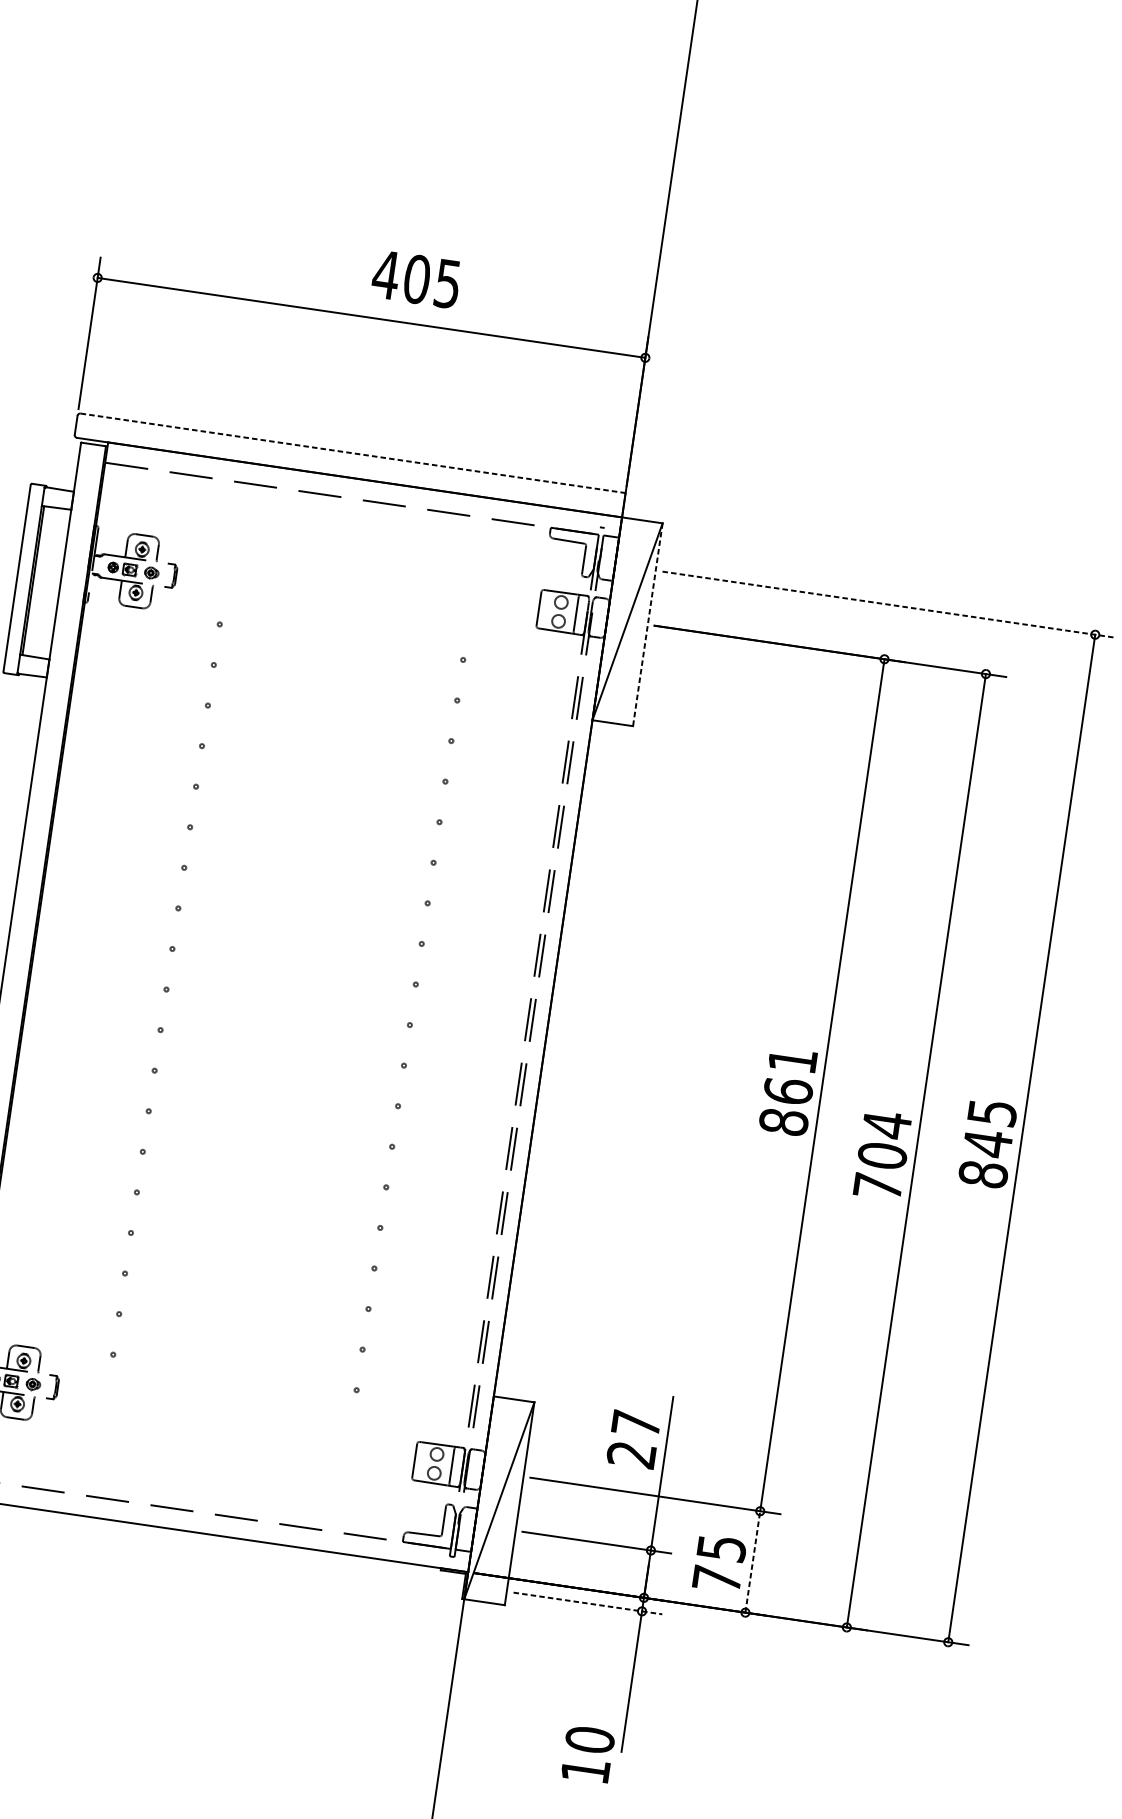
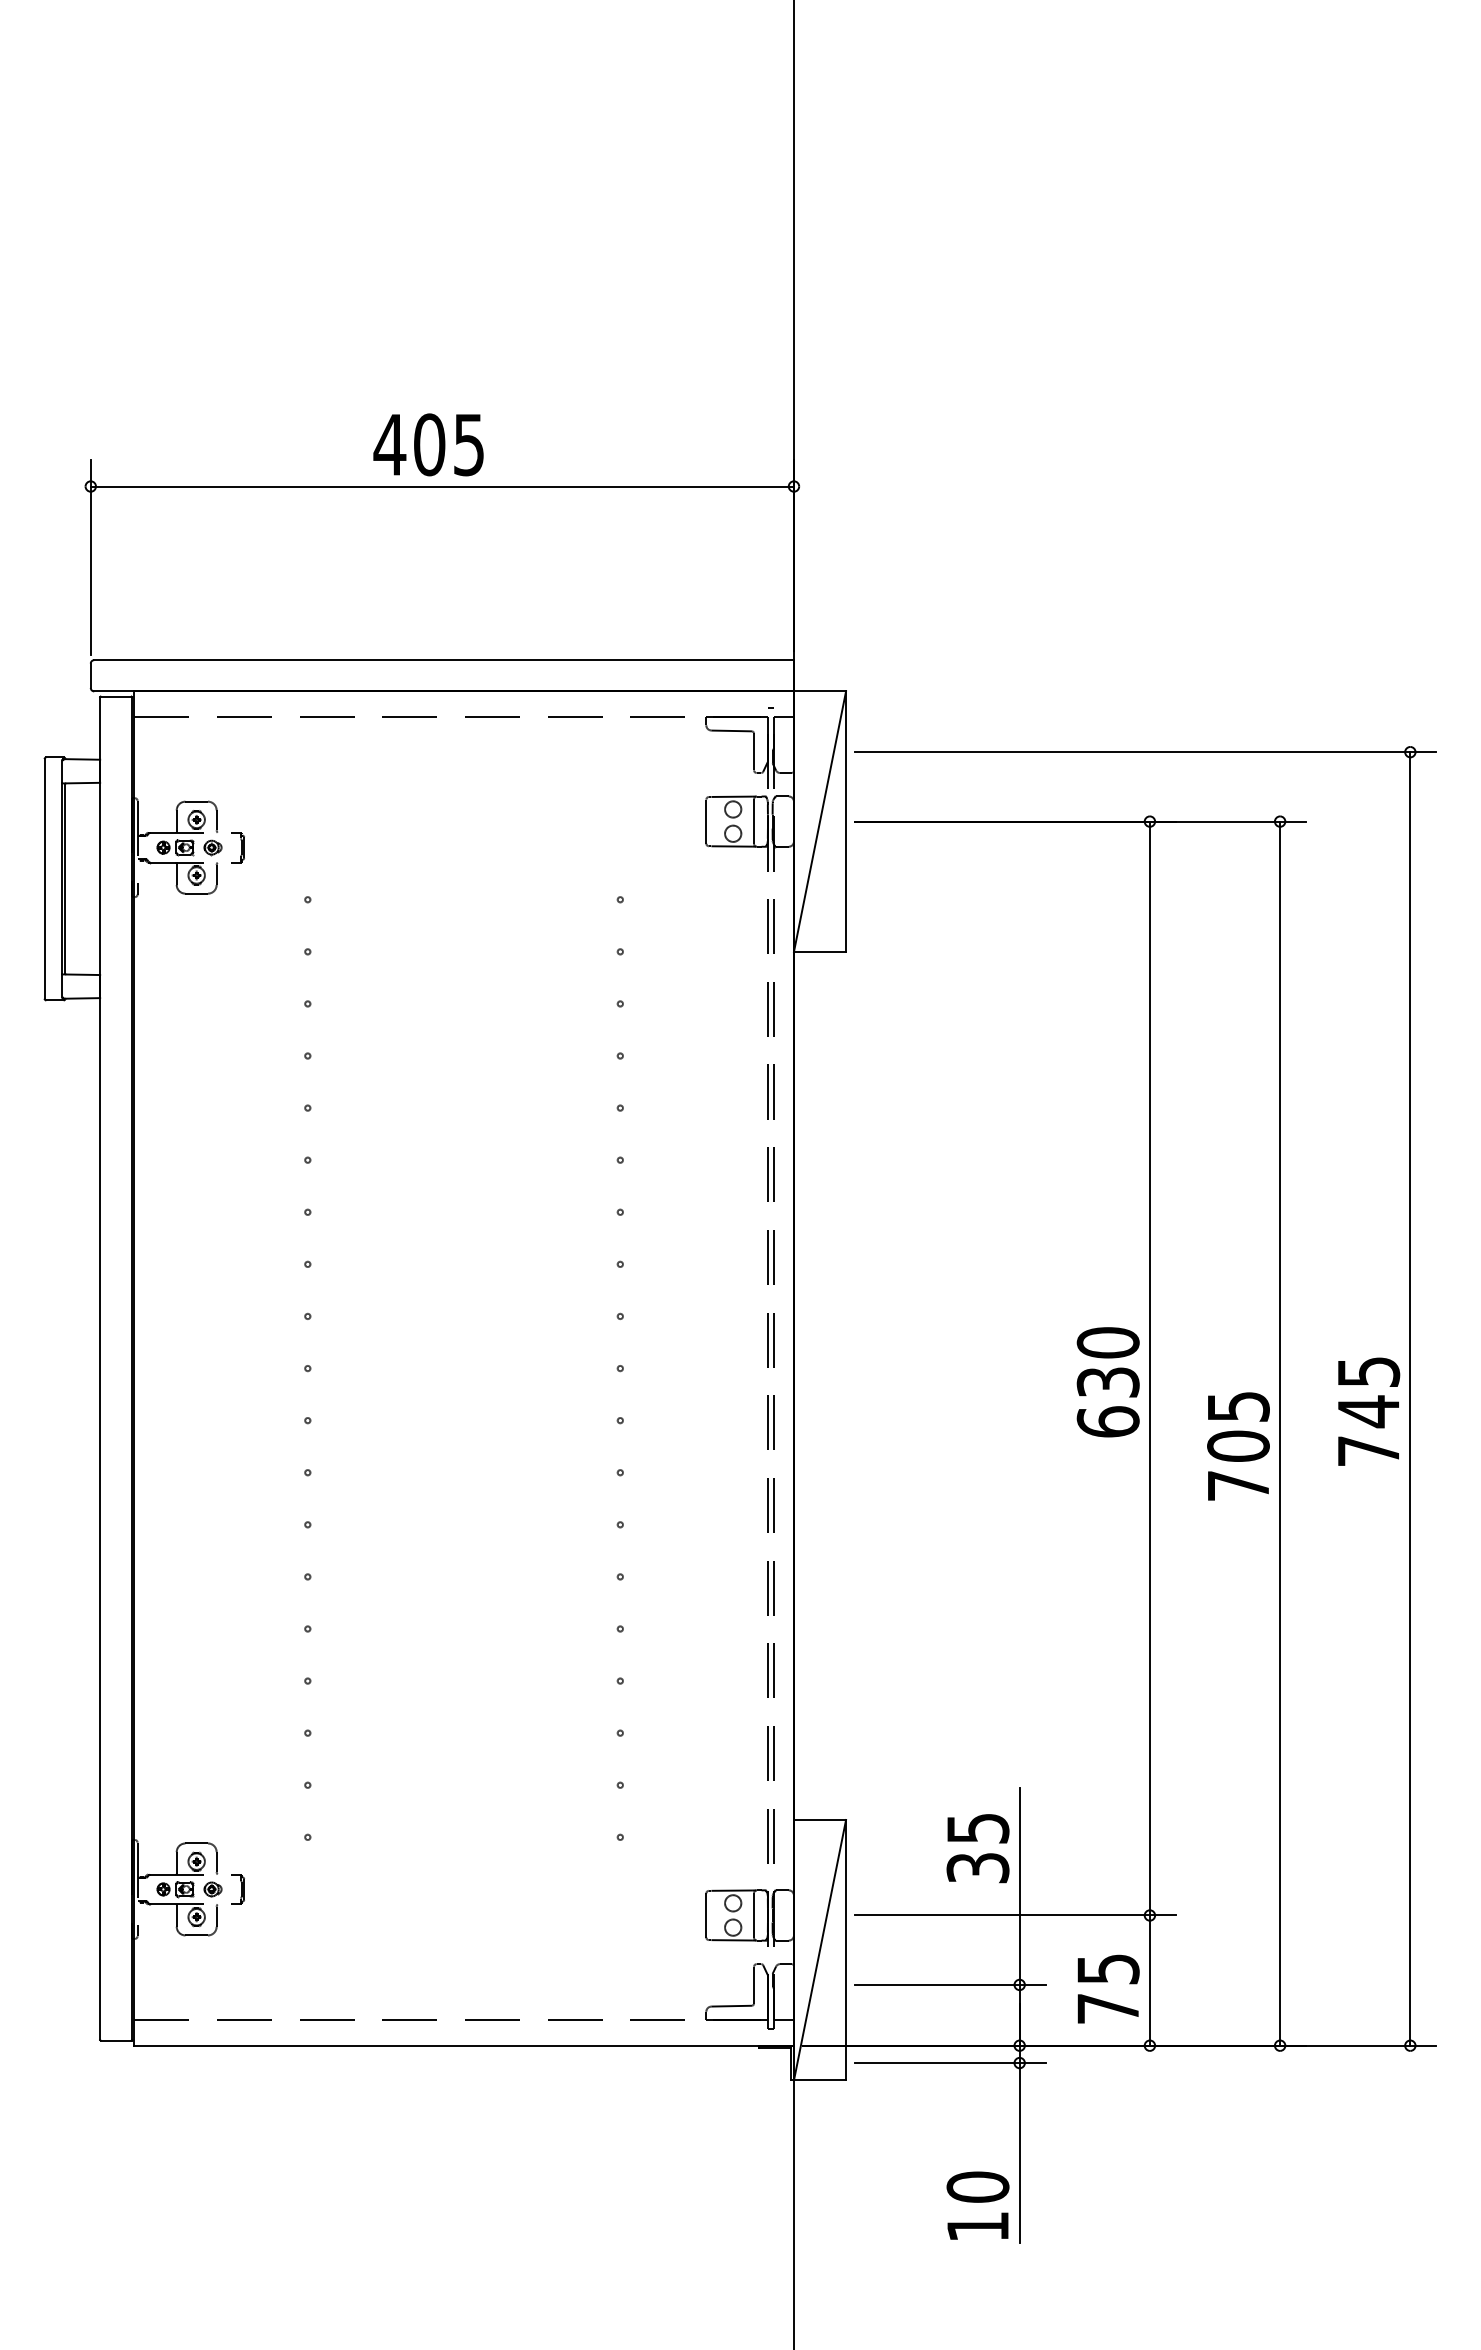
text: (416, 279) -> (428, 444), moved
line: (353, 453) -> (444, 660), dashed -> solid
line: (888, 604) -> (1145, 752), dashed -> solid
line: (648, 625) -> (846, 822), dashed -> solid
text: (787, 1091) -> (1107, 1382), 861 -> 630
text: (887, 1124) -> (1238, 1406), 704 -> 705
text: (983, 1173) -> (1368, 1450), 845 -> 745
text: (633, 1439) -> (977, 1848), 27 -> 35
line: (752, 1561) -> (1149, 1980), dashed -> solid
line: (588, 1603) -> (950, 2063), dashed -> solid
text: (587, 1754) -> (977, 2205), moved

